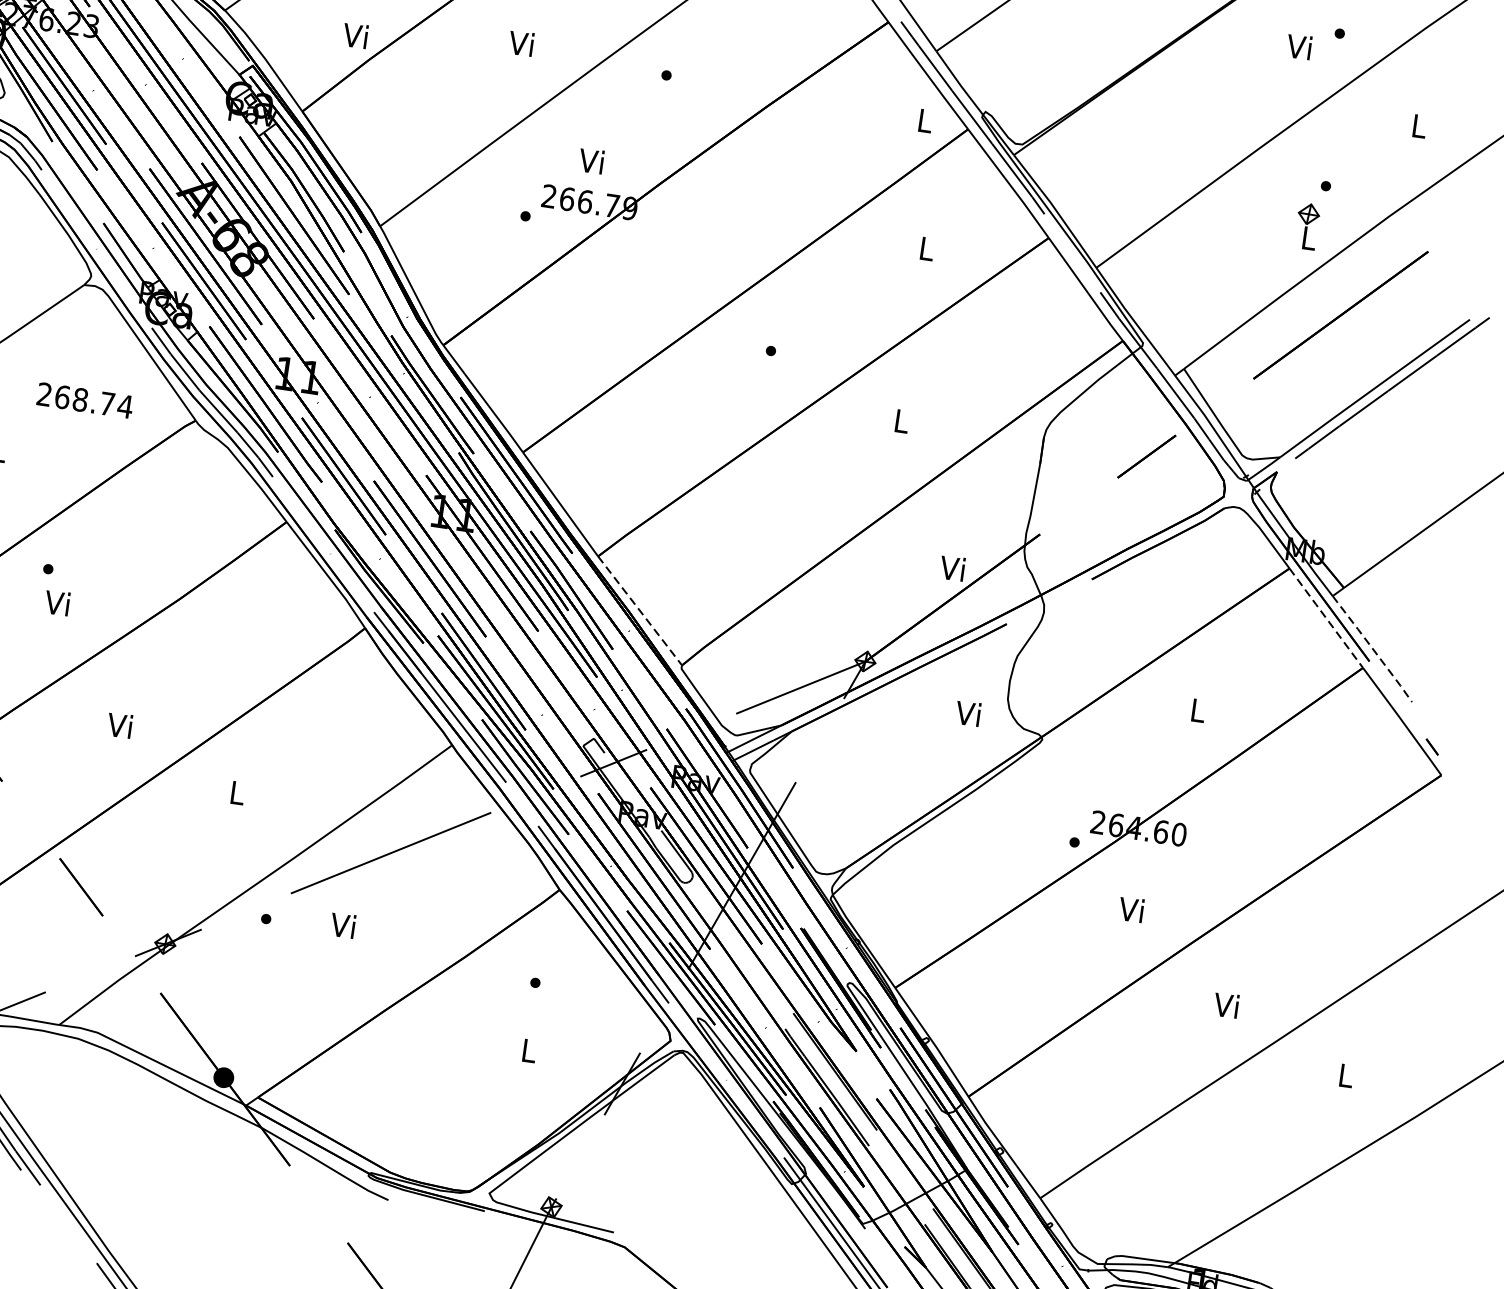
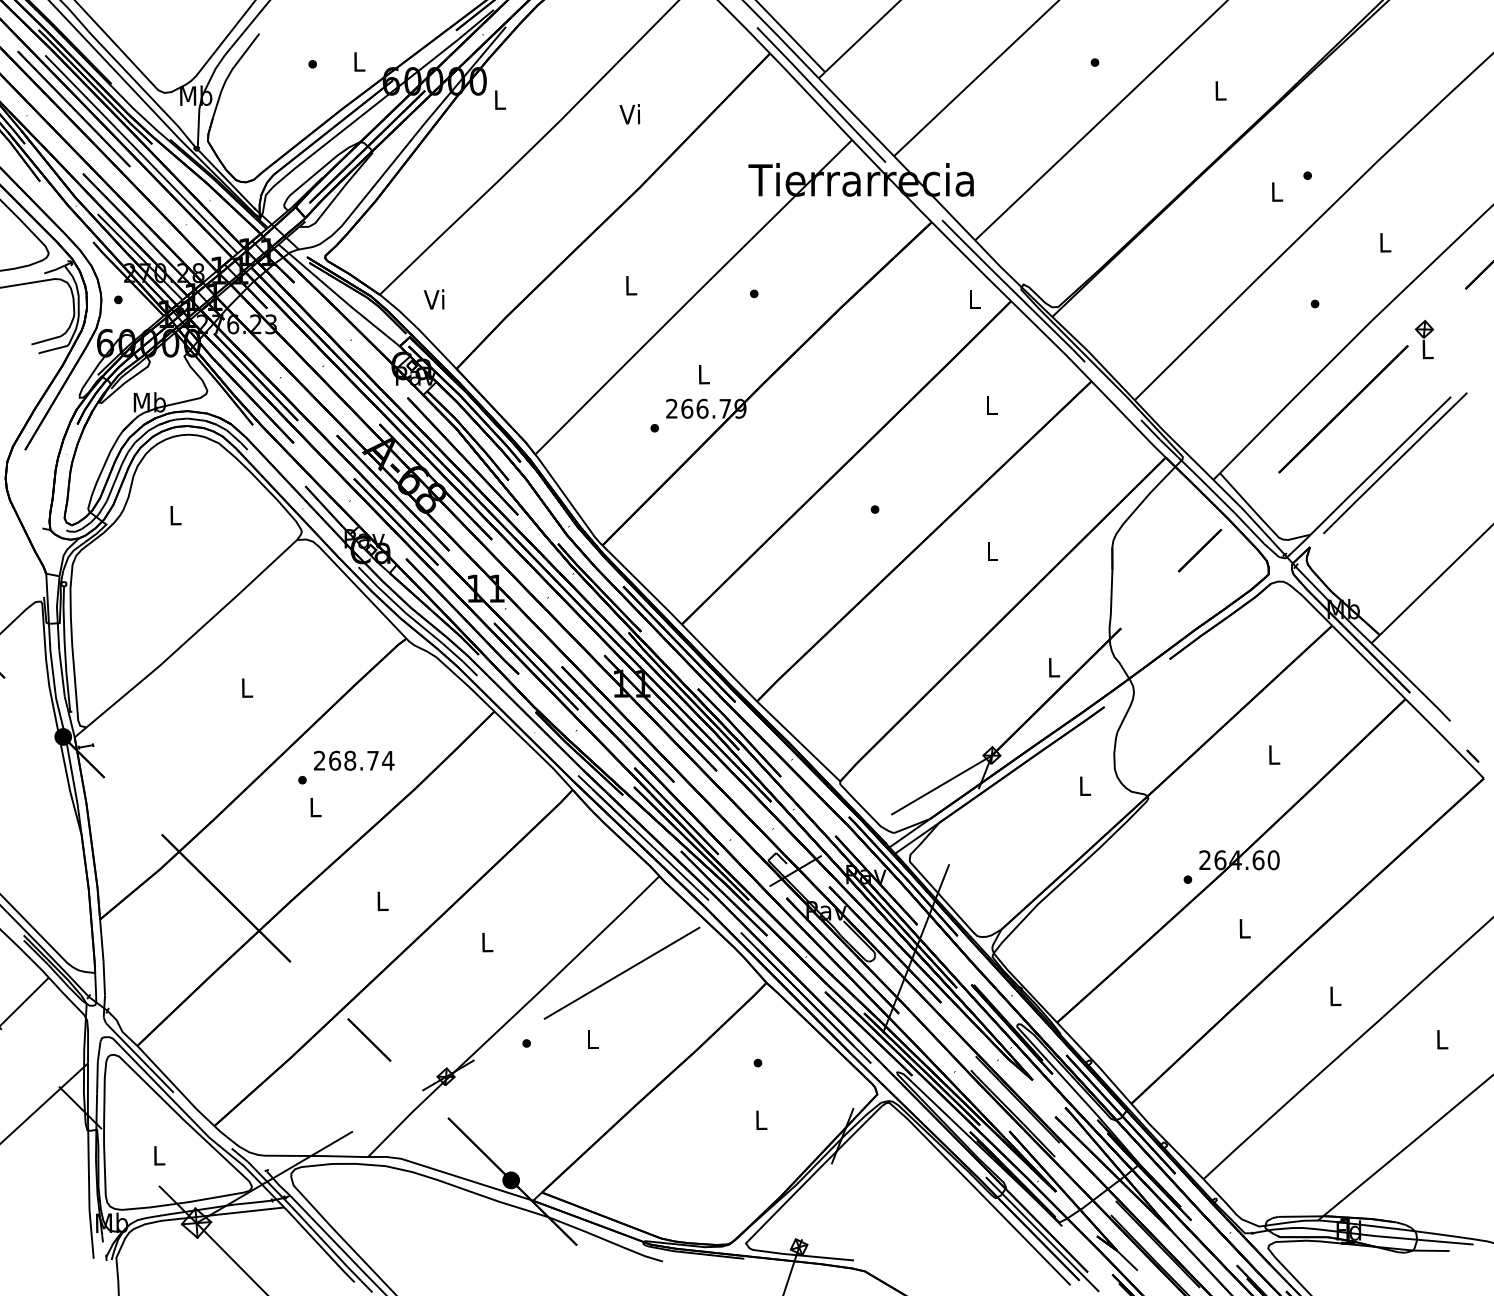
text: (354, 35) -> (433, 299), moved
text: (520, 43) -> (629, 285), Vi -> L
text: (1299, 46) -> (1275, 191), Vi -> L
text: (591, 161) -> (702, 374), Vi -> L
part: (1307, 226) -> (1424, 339), moved
text: (85, 400) -> (354, 760), moved
text: (952, 568) -> (1052, 667), Vi -> L
text: (56, 602) -> (313, 806), Vi -> L
line: (639, 610) -> (798, 741), dashed -> solid
line: (1326, 618) -> (1369, 662), dashed -> solid
line: (1372, 649) -> (1411, 682), dashed -> solid
text: (968, 713) -> (1083, 785), Vi -> L
text: (119, 724) -> (380, 900), Vi -> L
text: (1131, 909) -> (1243, 928), Vi -> L
text: (342, 925) -> (590, 1039), Vi -> L
text: (1225, 1004) -> (1333, 995), Vi -> L

